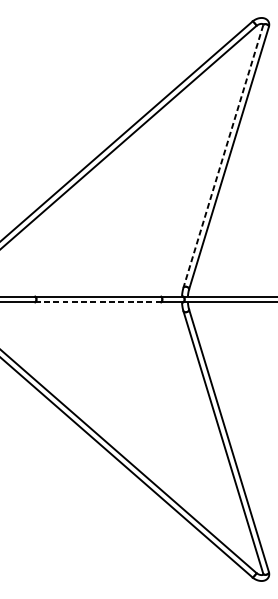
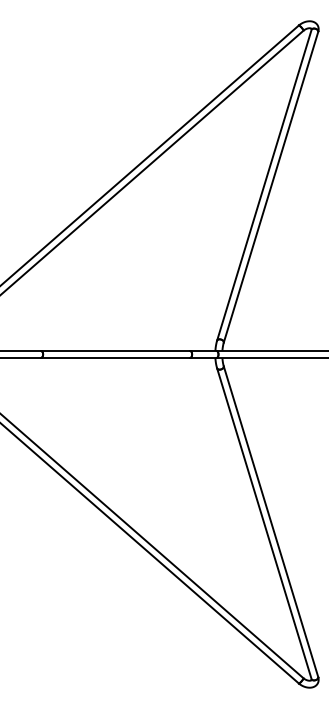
line: (223, 156) -> (264, 185), dashed -> solid
line: (97, 302) -> (115, 357), dashed -> solid

